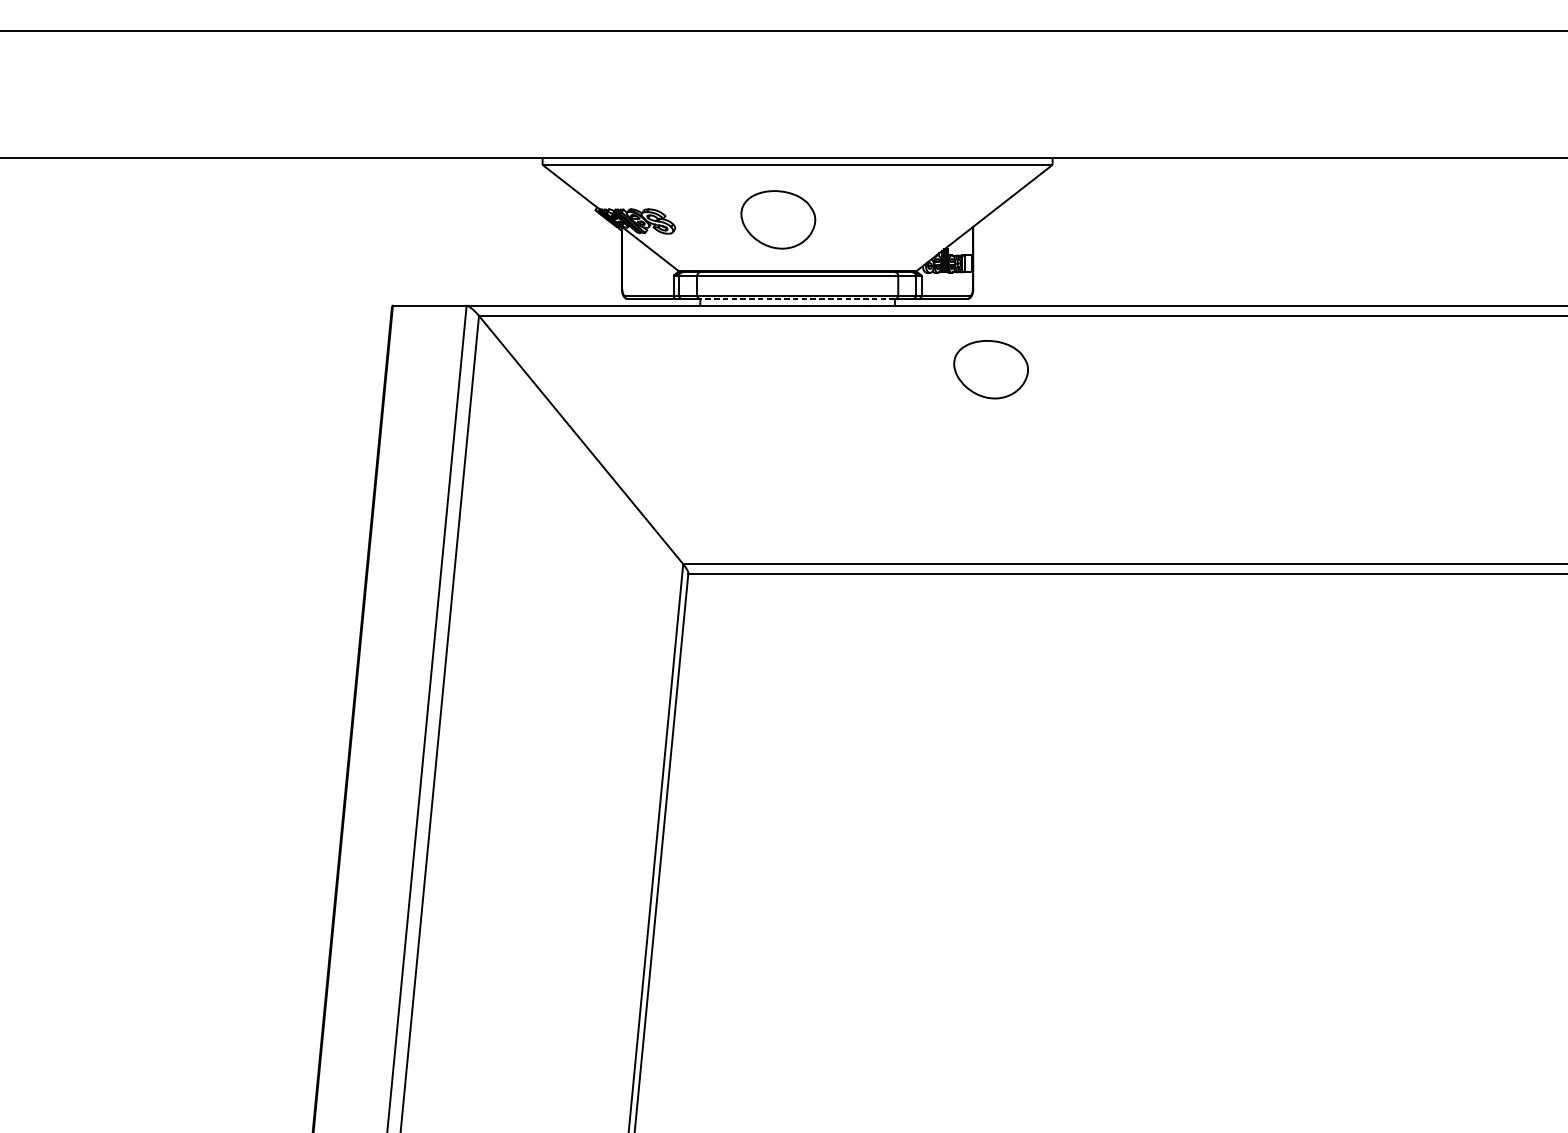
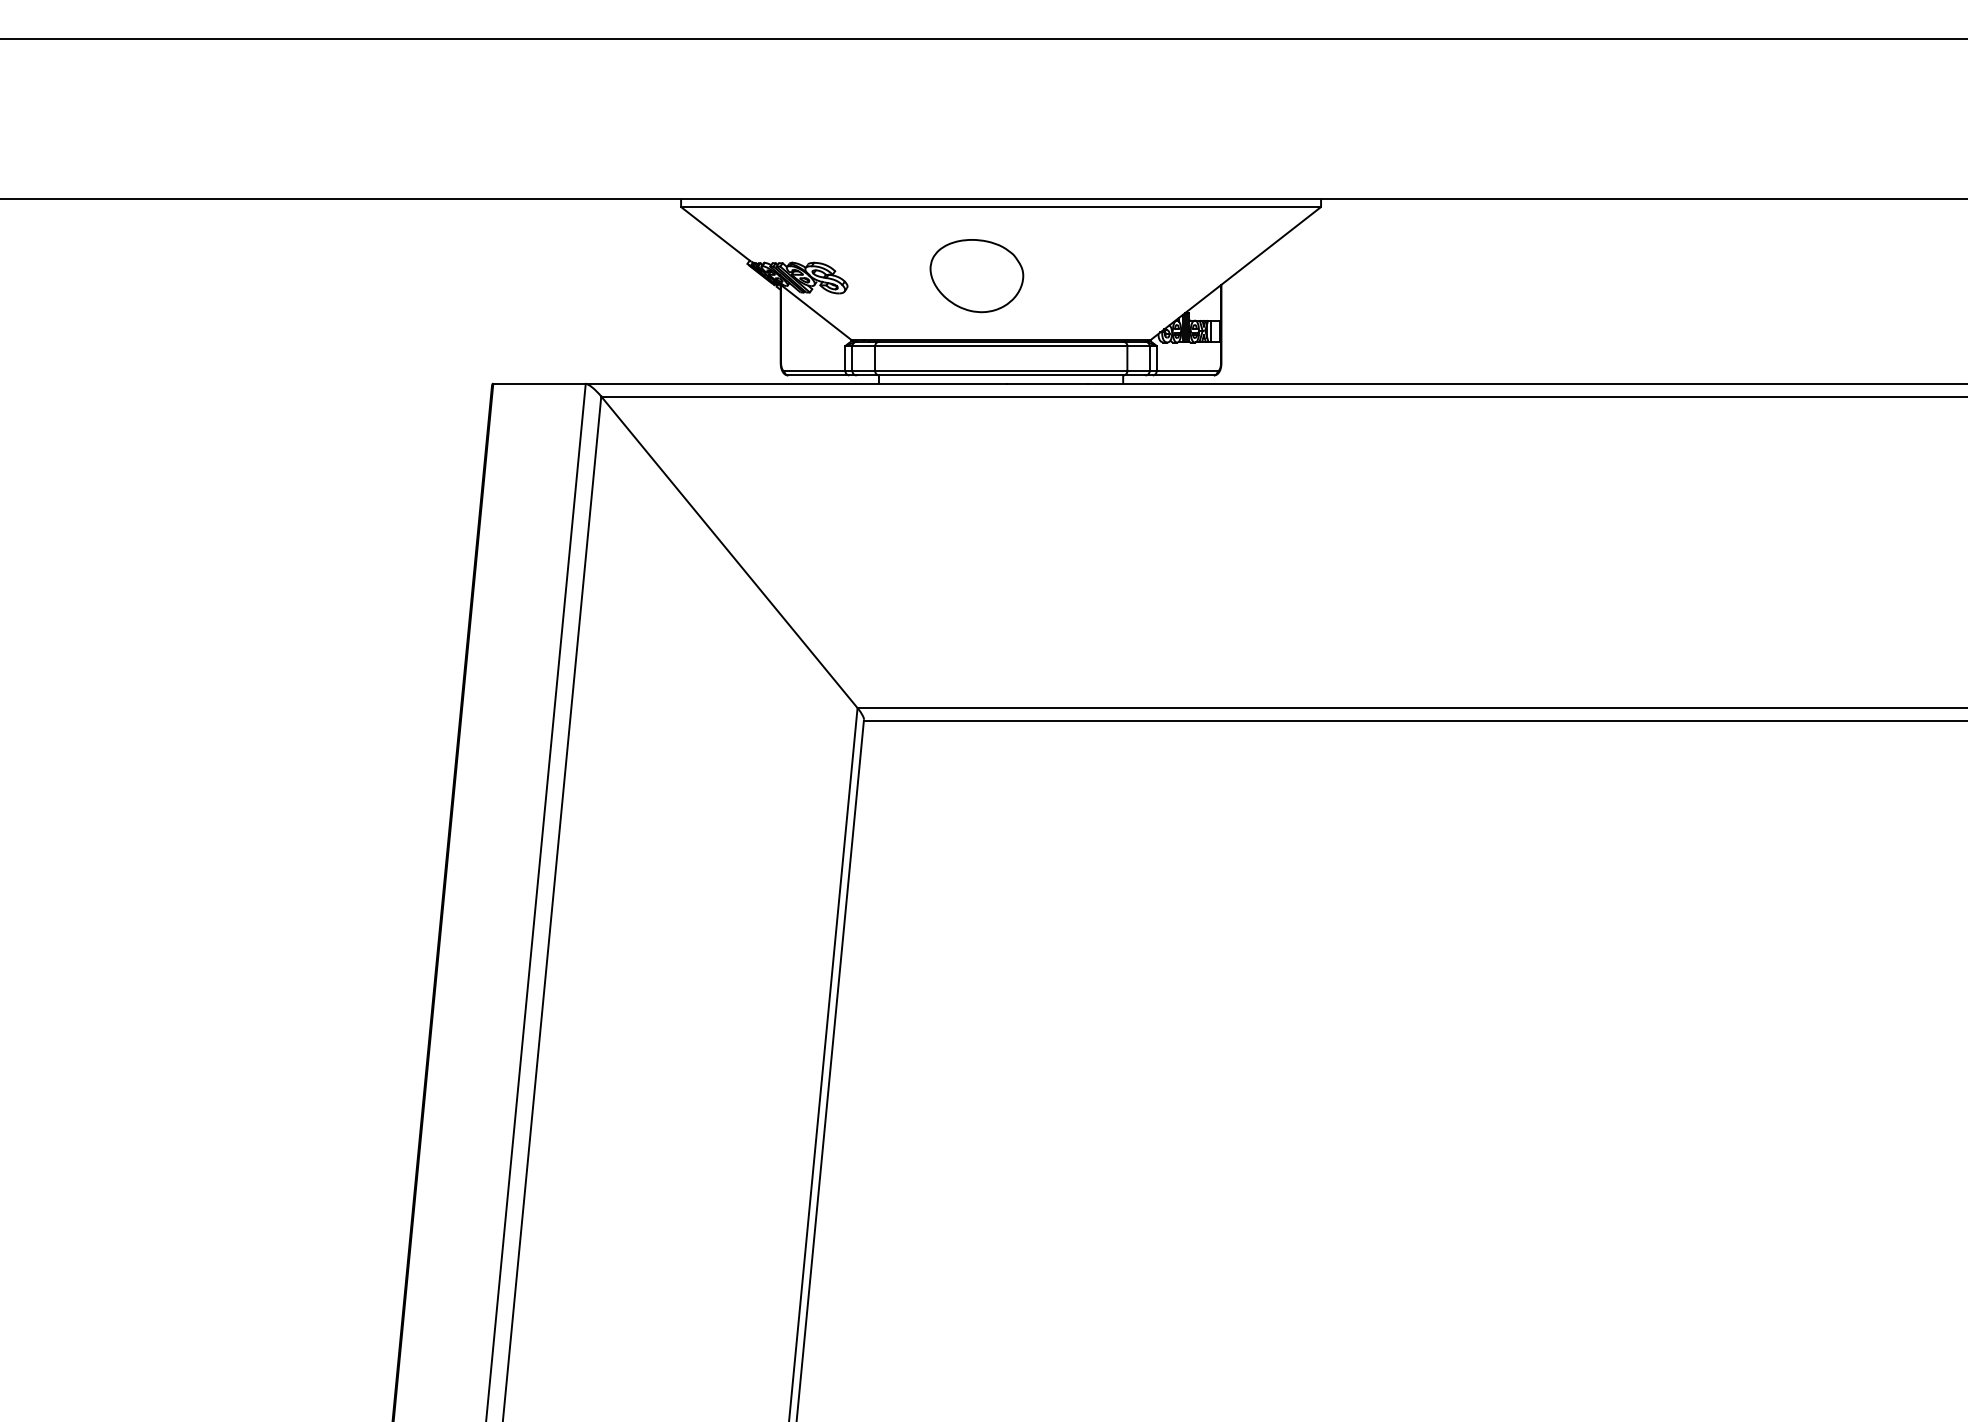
line: (797, 299) -> (1001, 375), dashed -> solid
part: (990, 370) -> (1243, 464), removed

